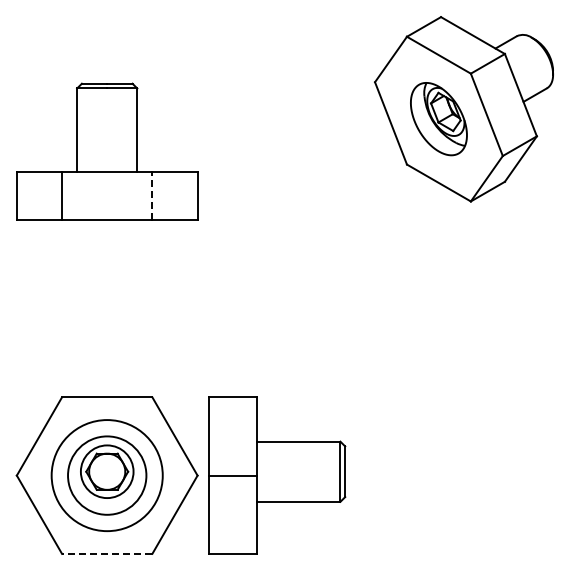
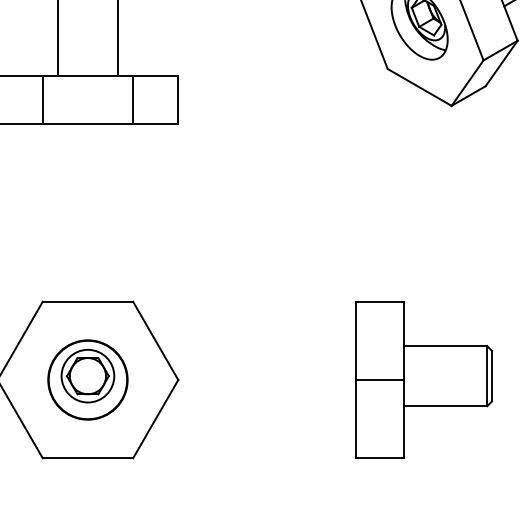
line: (152, 195) -> (133, 99), dashed -> solid
circle: (106, 475) -> (87, 379), size x0.71
part: (277, 475) -> (424, 379), moved
line: (106, 553) -> (87, 457), dashed -> solid

